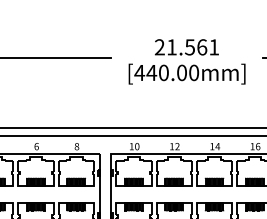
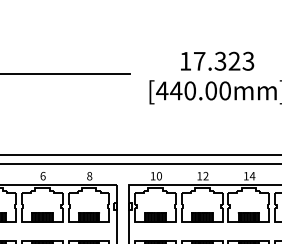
text: (186, 47) -> (216, 61), 21.561 -> 17.323

